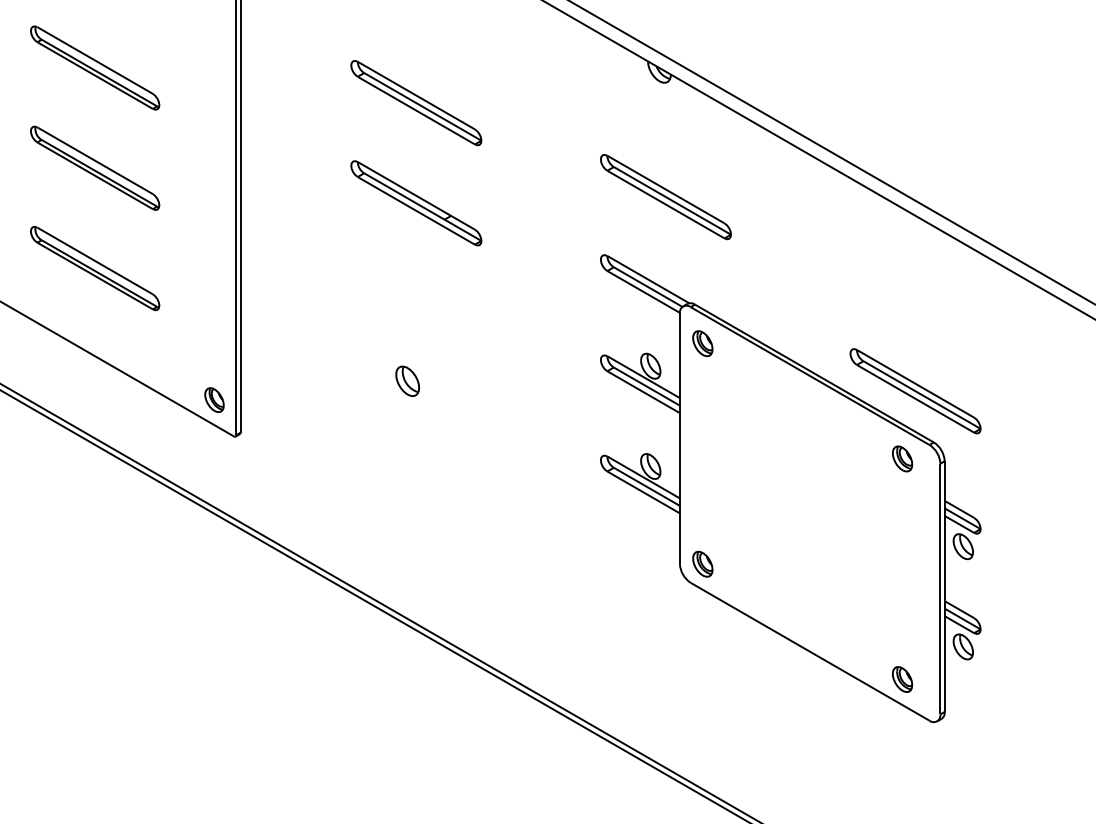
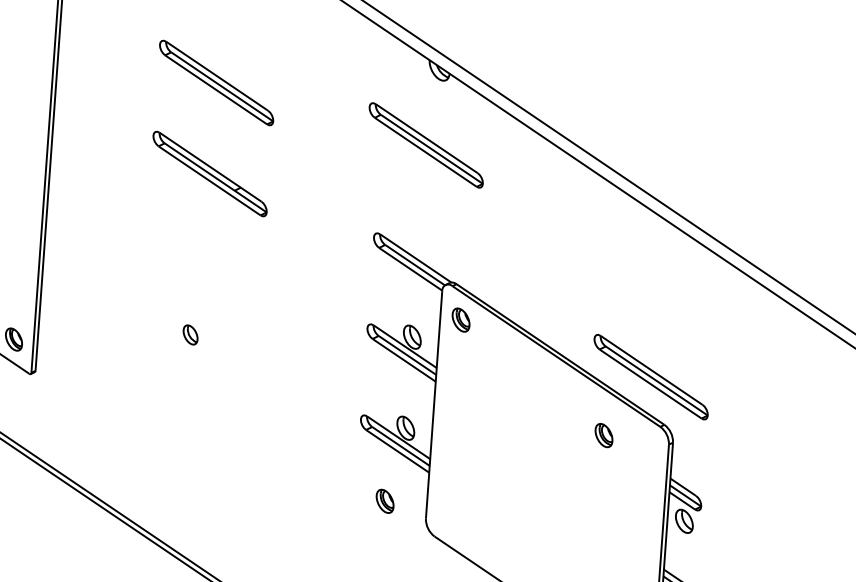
part: (665, 197) -> (425, 145), moved
part: (407, 380) -> (190, 334), size x0.7
part: (902, 458) -> (604, 435), moved
part: (702, 563) -> (384, 500), moved

